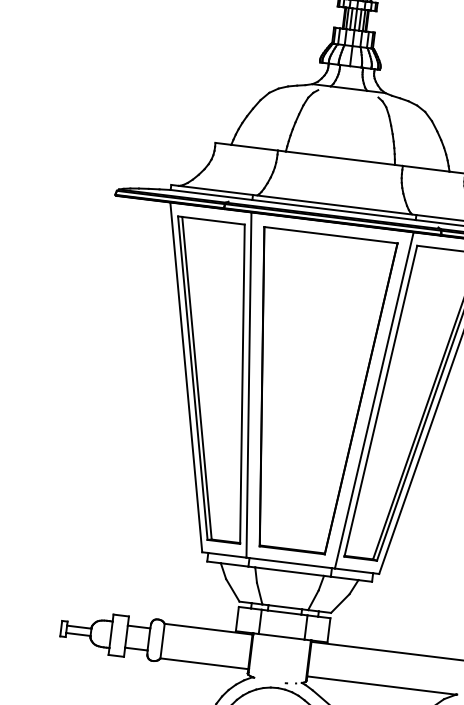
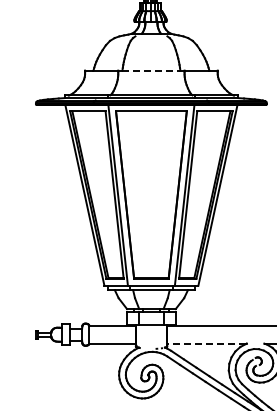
line: (340, 158) -> (151, 70), solid -> dashed
line: (381, 684) -> (206, 343), solid -> dashed

